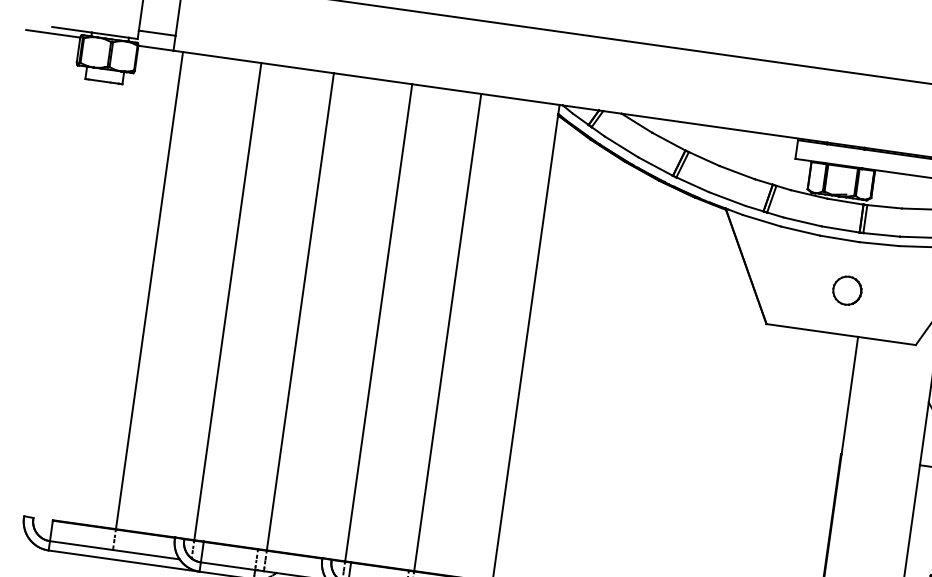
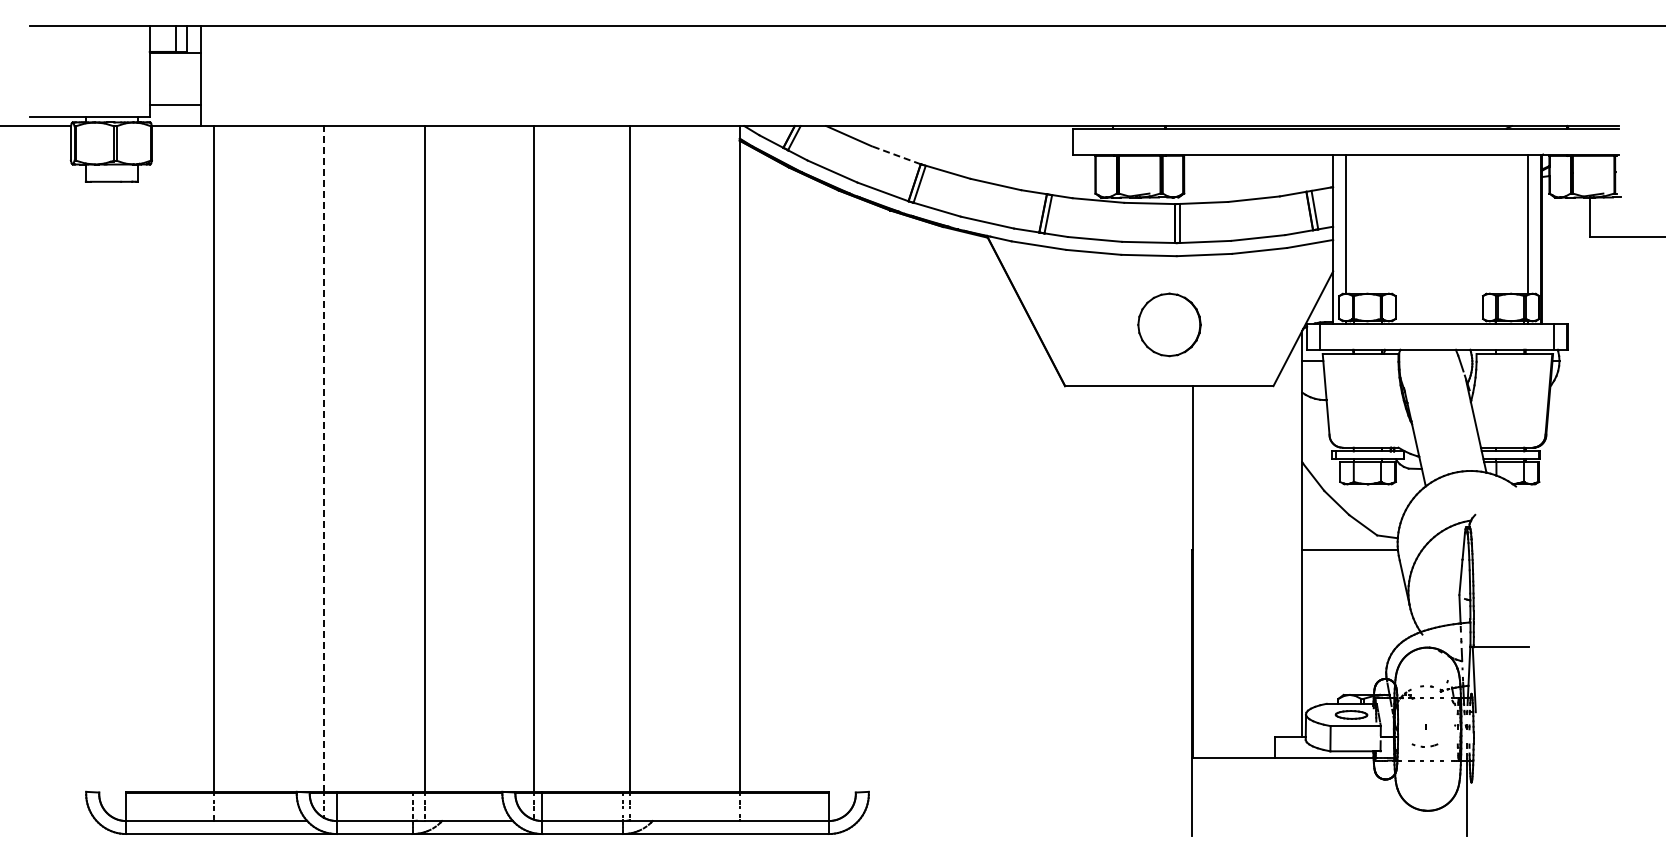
line: (668, 141) -> (896, 155), solid -> dashed
part: (846, 290) -> (1168, 324), size x1.6
line: (227, 301) -> (323, 458), solid -> dashed

